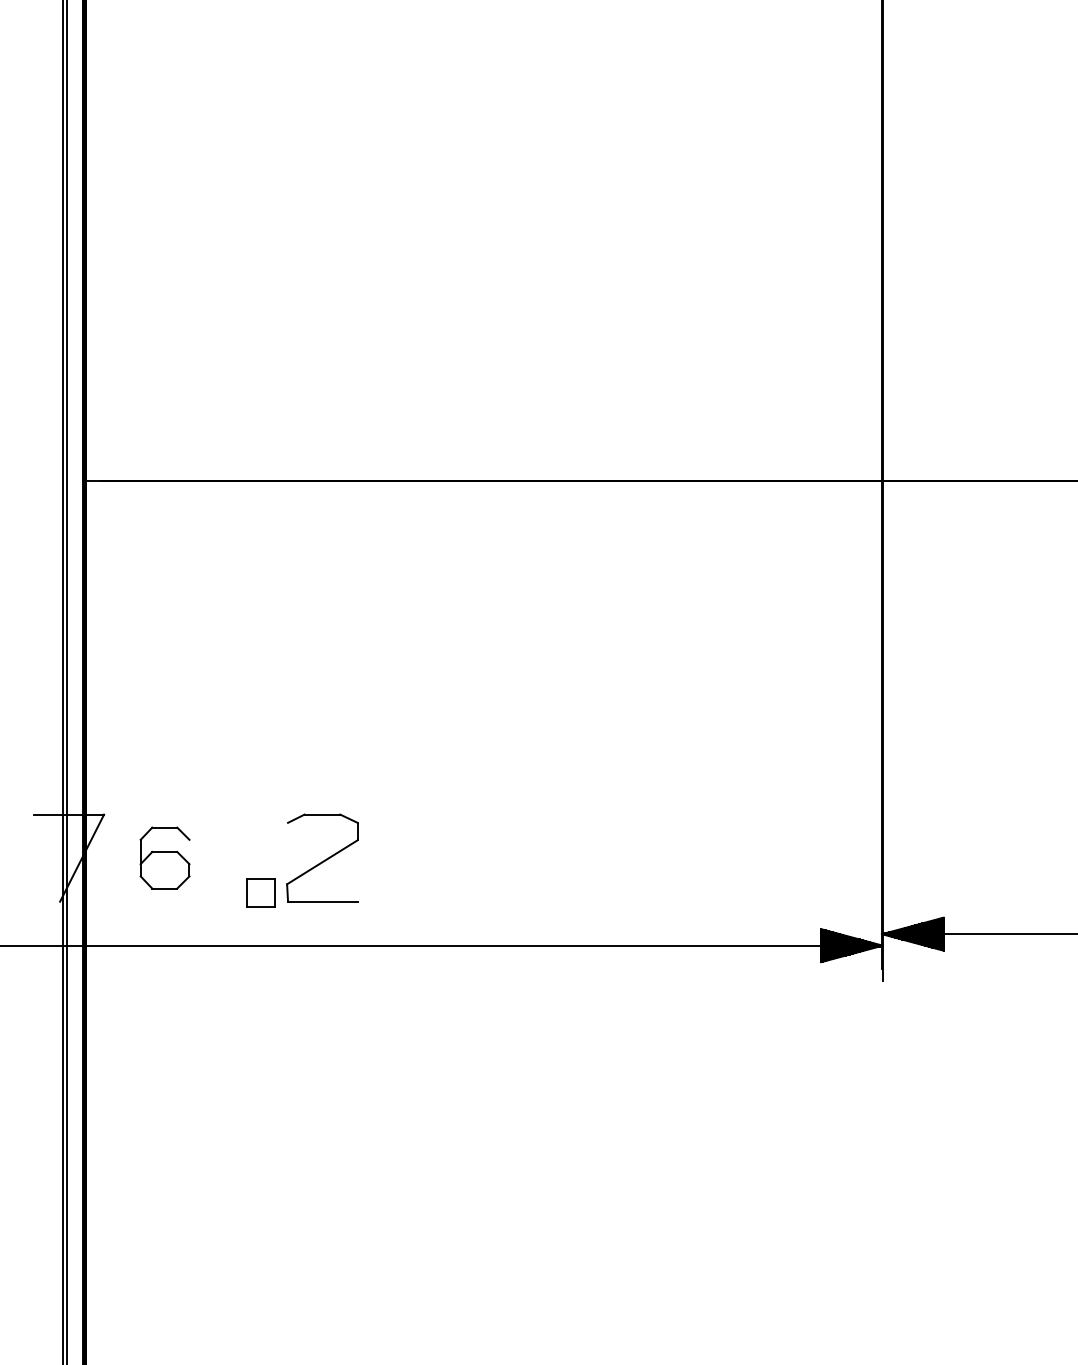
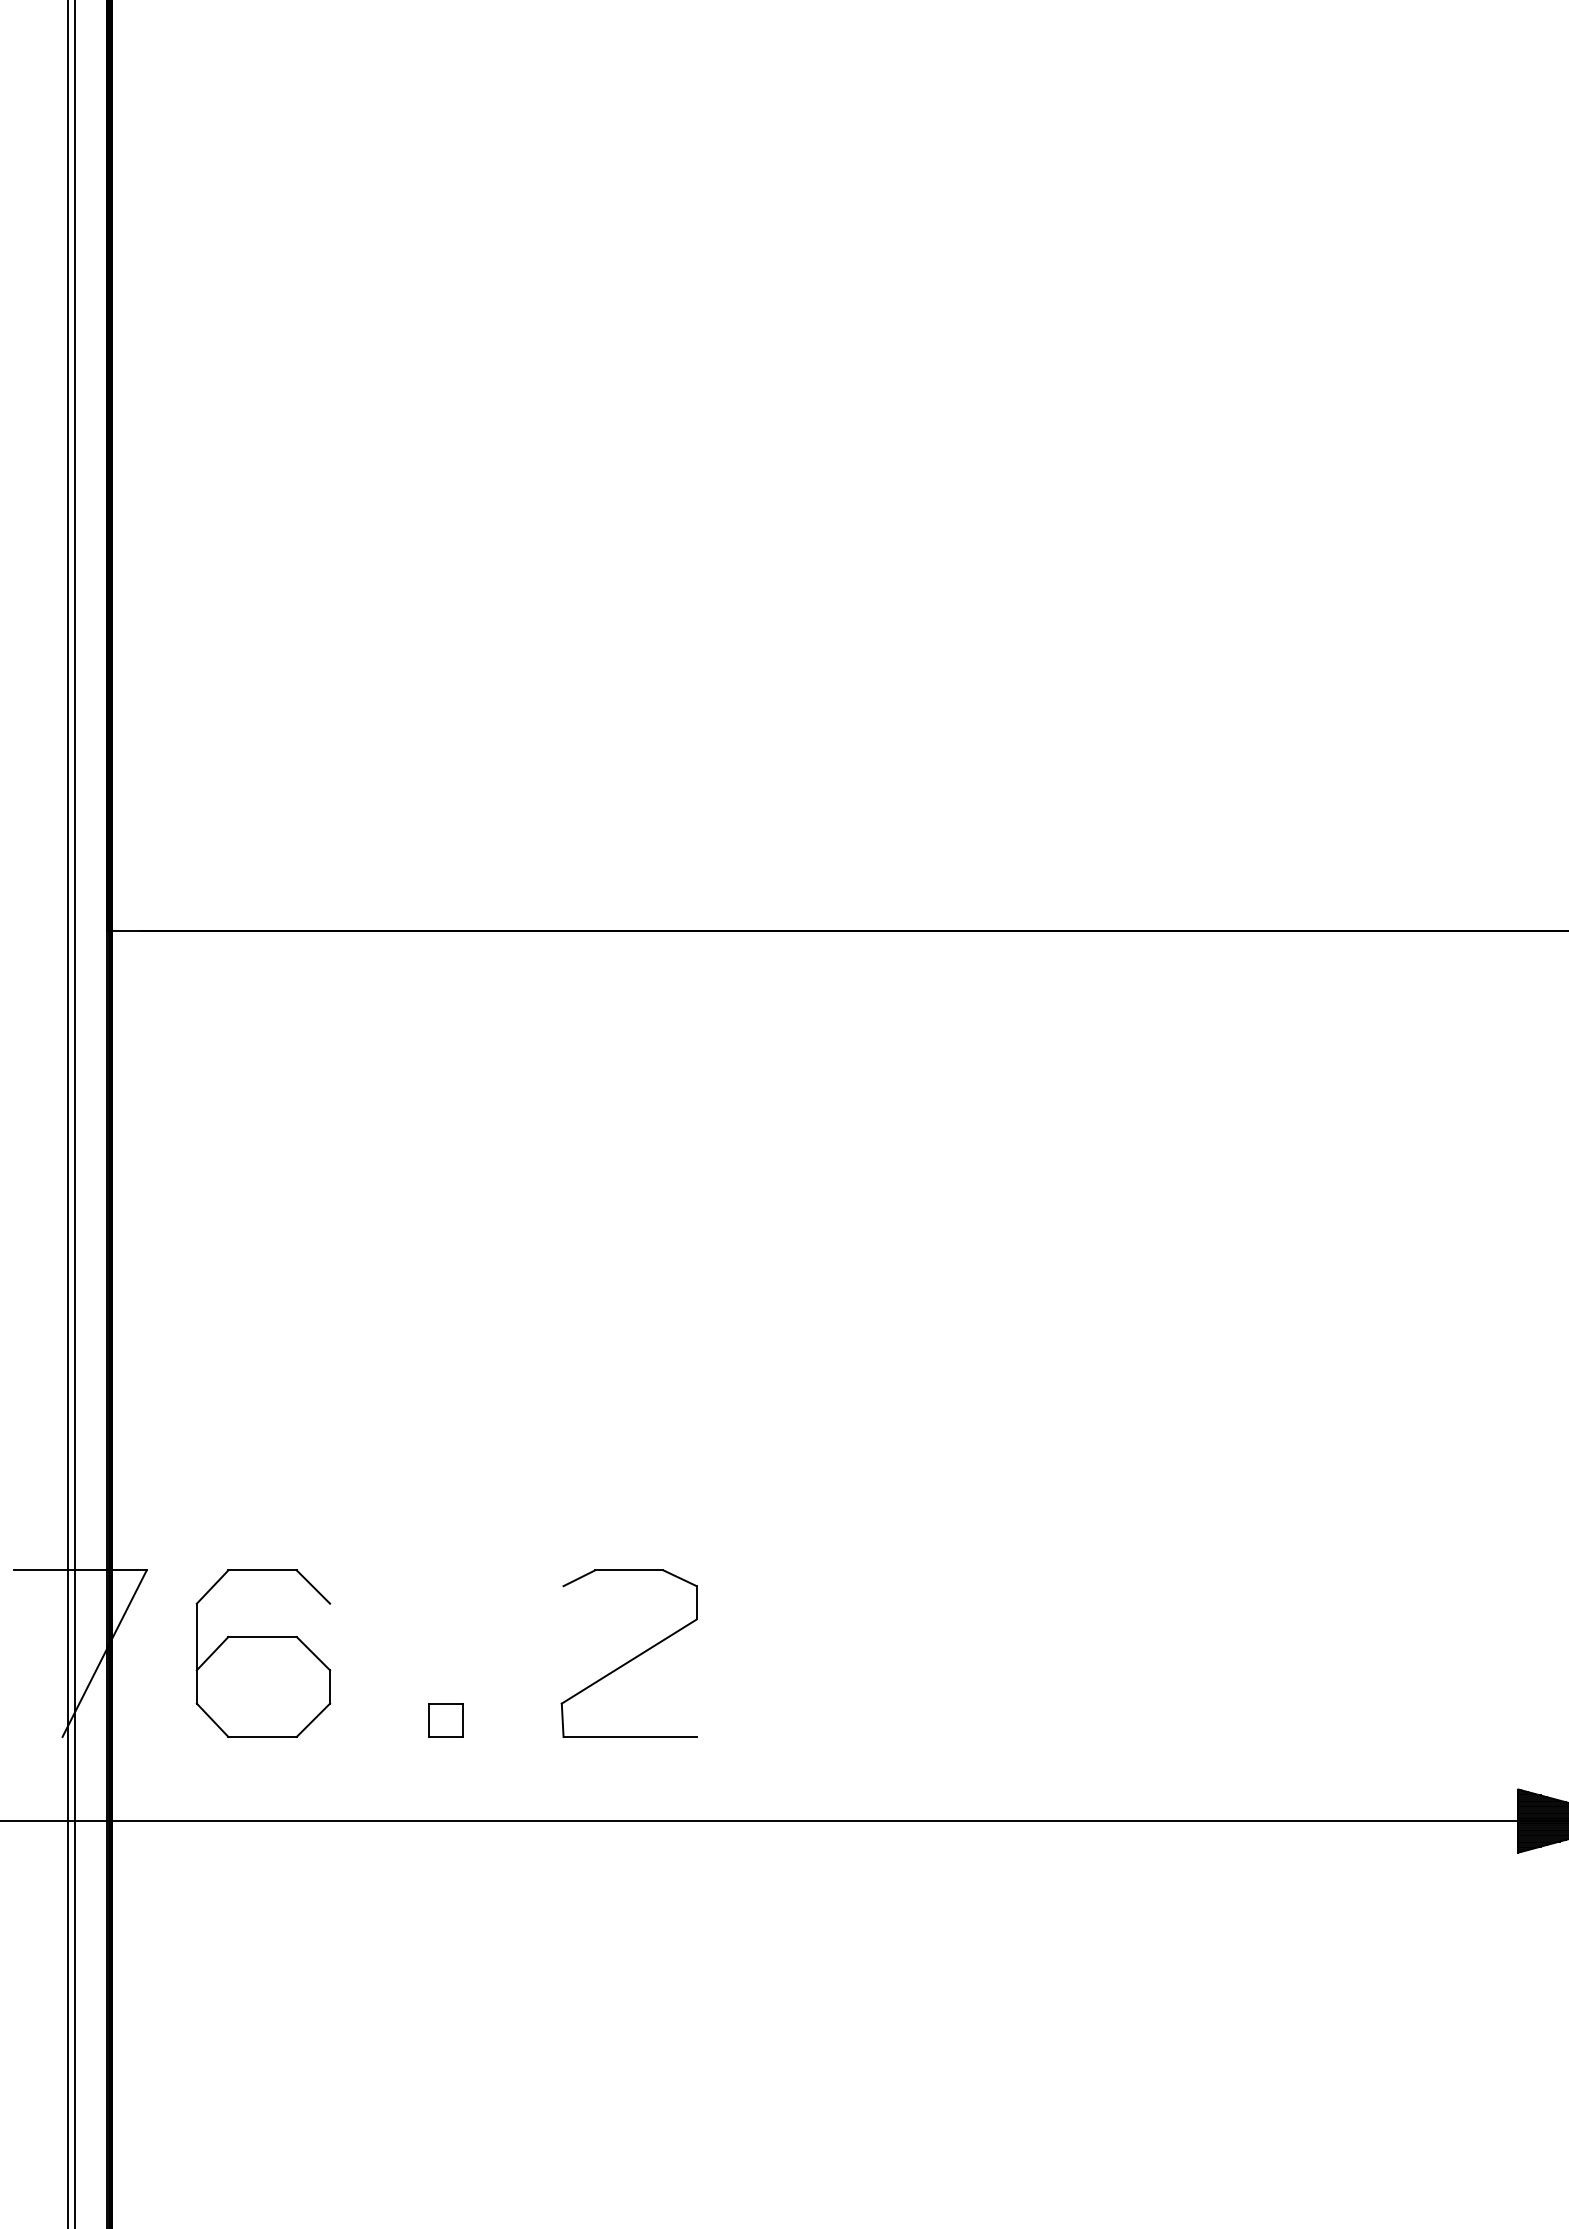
part: (164, 857) -> (262, 1652), size x1.43
part: (322, 857) -> (629, 1652), moved
part: (260, 892) -> (445, 1719), size x0.62

